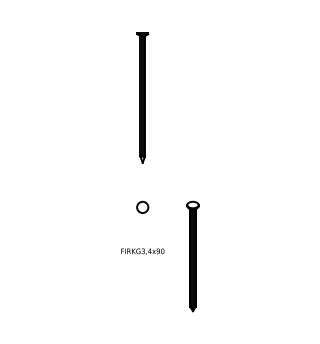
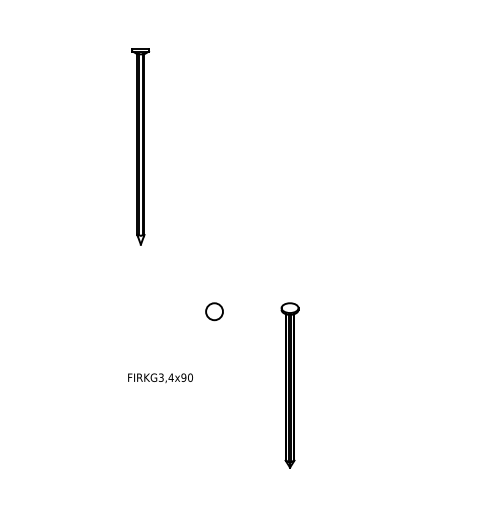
part: (142, 97) -> (140, 146), moved
text: (142, 251) -> (160, 377), moved

